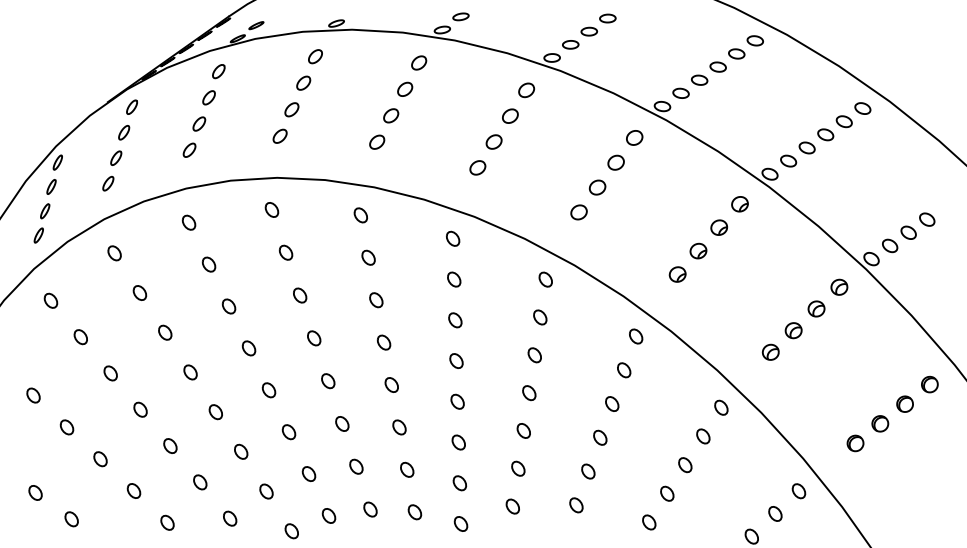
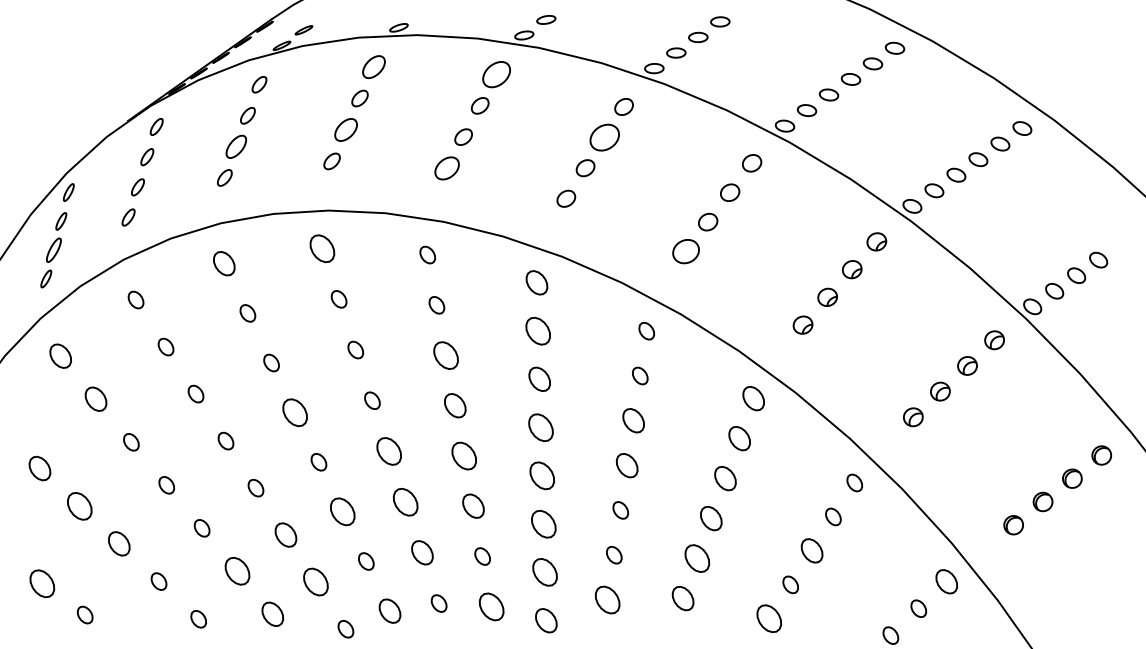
part: (315, 56) -> (373, 66), size x1.4
part: (418, 62) -> (496, 74), size x1.6
part: (291, 109) -> (345, 129), size x1.4
part: (510, 116) -> (604, 137), size x1.6
part: (199, 123) -> (236, 146), size x1.4
part: (376, 142) -> (446, 168), size x1.4
part: (272, 209) -> (322, 248), size x1.6
part: (44, 210) -> (53, 249), size x1.4
part: (579, 212) -> (686, 251), size x1.4
part: (188, 222) -> (223, 263), size x1.4
part: (452, 238) -> (536, 282), size x1.4
part: (454, 279) -> (538, 330), size x1.6
part: (375, 300) -> (445, 355), size x1.6
part: (50, 301) -> (60, 356), size x1.4
part: (455, 320) -> (539, 379), size x1.4
part: (635, 336) -> (753, 398), size x1.4
part: (80, 337) -> (95, 399), size x1.4
part: (383, 342) -> (454, 405), size x1.4
part: (249, 348) -> (295, 412), size x1.6
part: (534, 355) -> (633, 420), size x1.4
part: (456, 360) -> (540, 427), size x1.6
part: (624, 370) -> (739, 438), size x1.4
part: (327, 381) -> (388, 451), size x1.6
part: (391, 384) -> (464, 455), size x1.6
part: (529, 393) -> (627, 465), size x1.4
part: (33, 395) -> (39, 468), size x1.4
part: (457, 401) -> (542, 475), size x1.6
part: (612, 404) -> (725, 478), size x1.4
part: (342, 423) -> (405, 501), size x1.6
part: (66, 426) -> (79, 505), size x1.6
part: (399, 427) -> (473, 506), size x1.4
part: (288, 431) -> (342, 511), size x1.6
part: (600, 437) -> (711, 518), size x1.4
part: (458, 441) -> (543, 523), size x1.6
part: (240, 452) -> (285, 535), size x1.4
part: (100, 458) -> (119, 543), size x1.4
part: (684, 464) -> (811, 550), size x1.4
part: (356, 466) -> (422, 552), size x1.4
part: (587, 471) -> (696, 558), size x1.6
part: (200, 482) -> (237, 571), size x1.6
part: (459, 483) -> (544, 572), size x1.6
part: (798, 490) -> (946, 581), size x1.4
part: (266, 491) -> (315, 582), size x1.6
part: (35, 492) -> (42, 583), size x1.6
part: (575, 505) -> (682, 598), size x1.4
part: (512, 506) -> (607, 599), size x1.6
part: (414, 512) -> (491, 606), size x1.6
part: (328, 515) -> (389, 610), size x1.4
part: (229, 518) -> (272, 614), size x1.4
part: (649, 522) -> (769, 618), size x1.6
part: (461, 523) -> (546, 620), size x1.4

